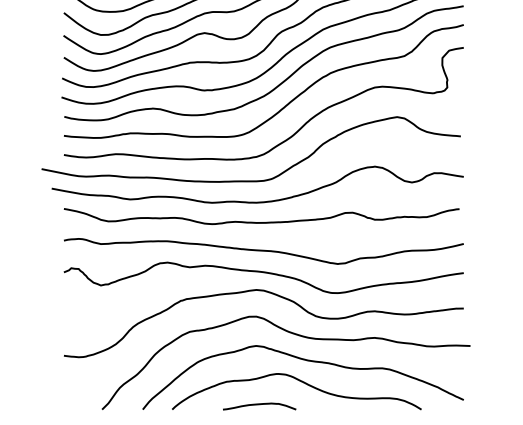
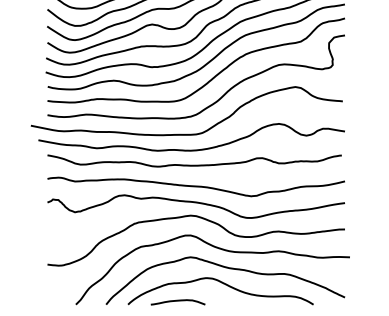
curve: (258, 405) -> (177, 301), moved

